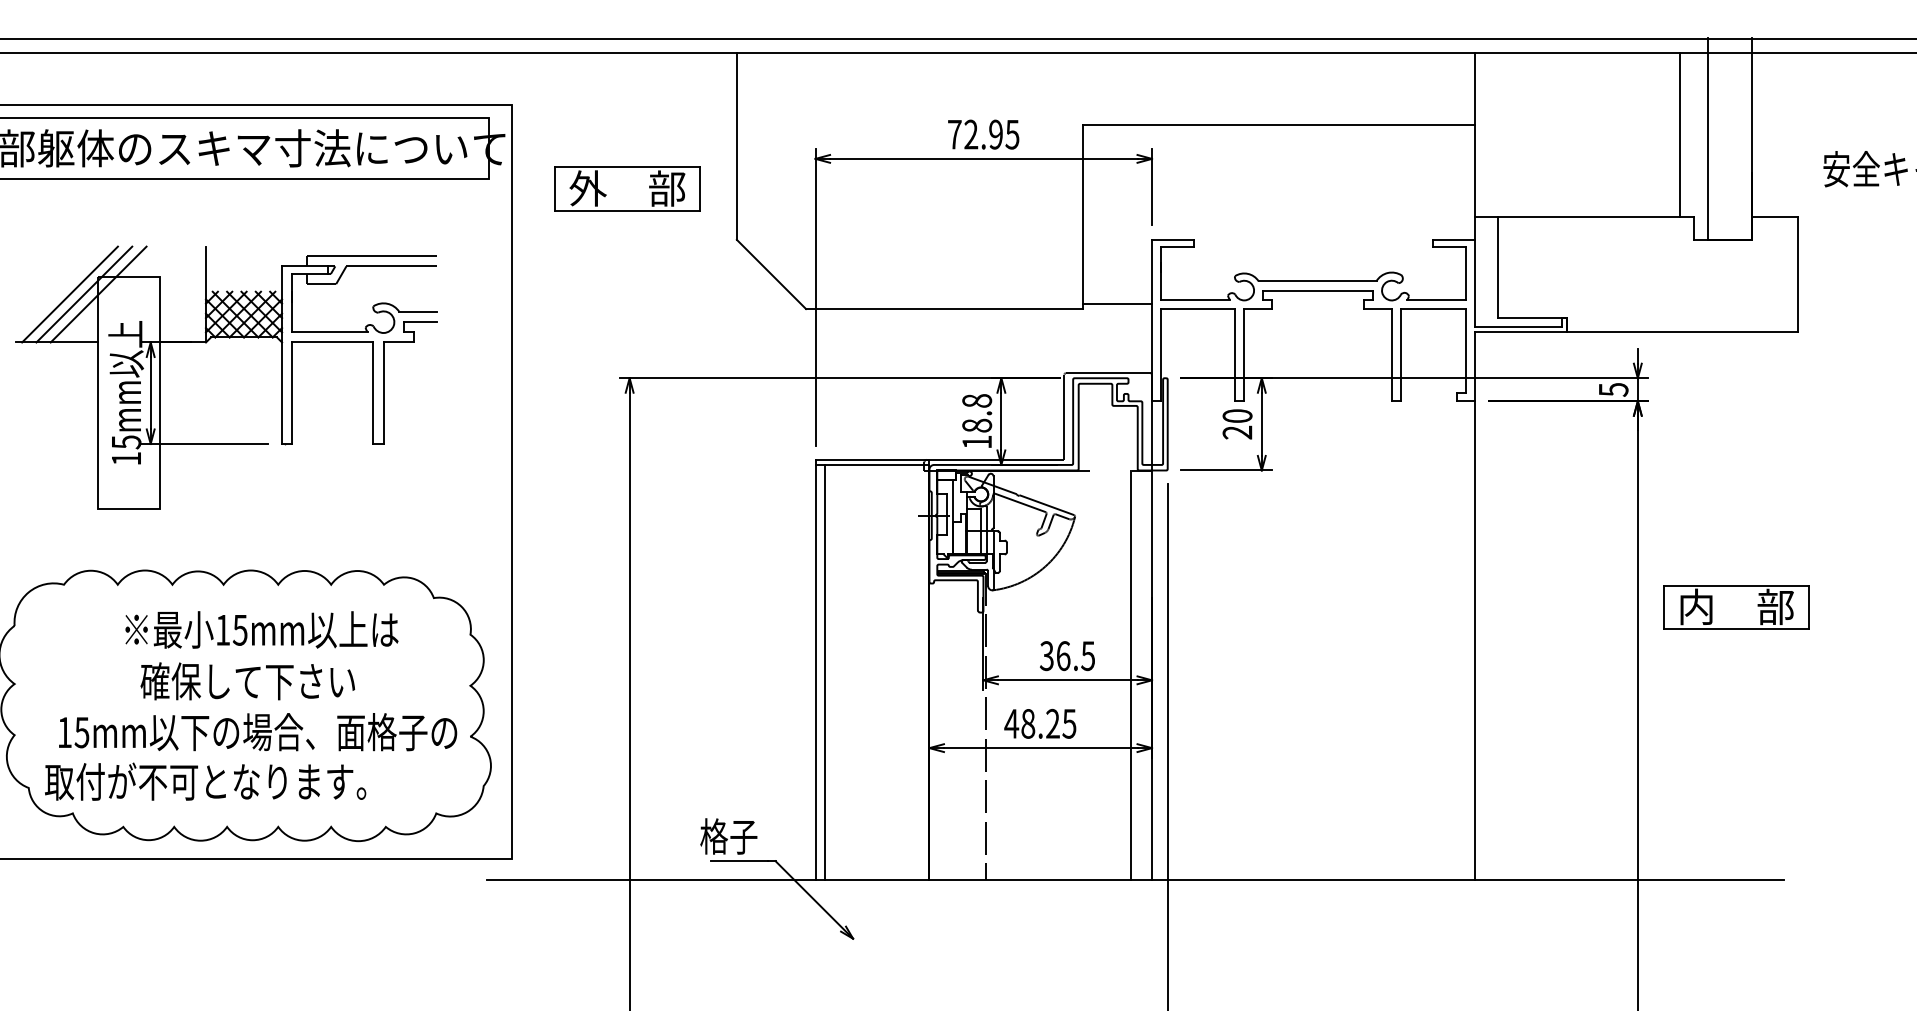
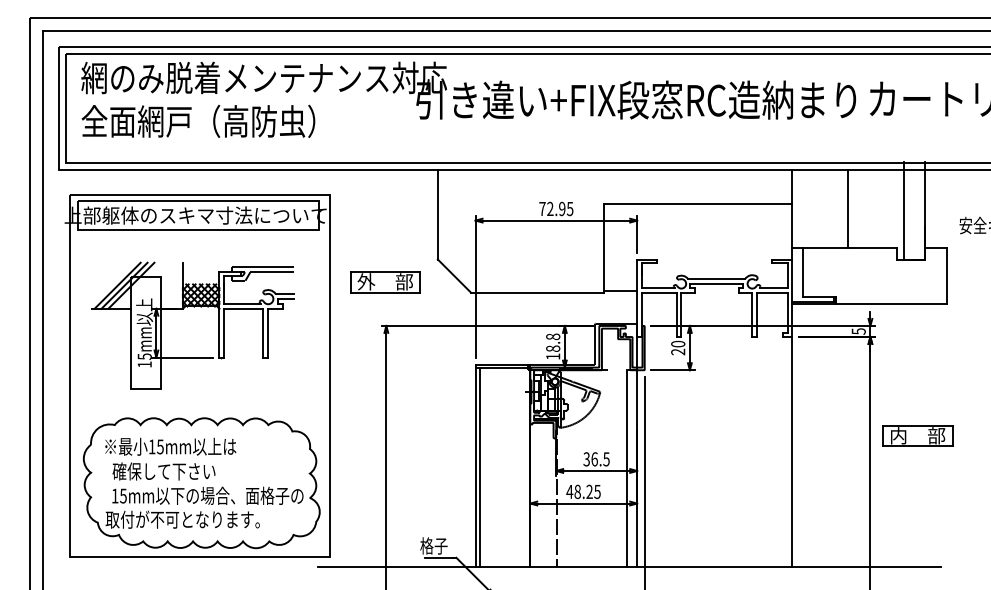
line: (1679, 133) -> (847, 208), moved
part: (627, 189) -> (385, 282), moved
text: (261, 654) -> (170, 458), moved

